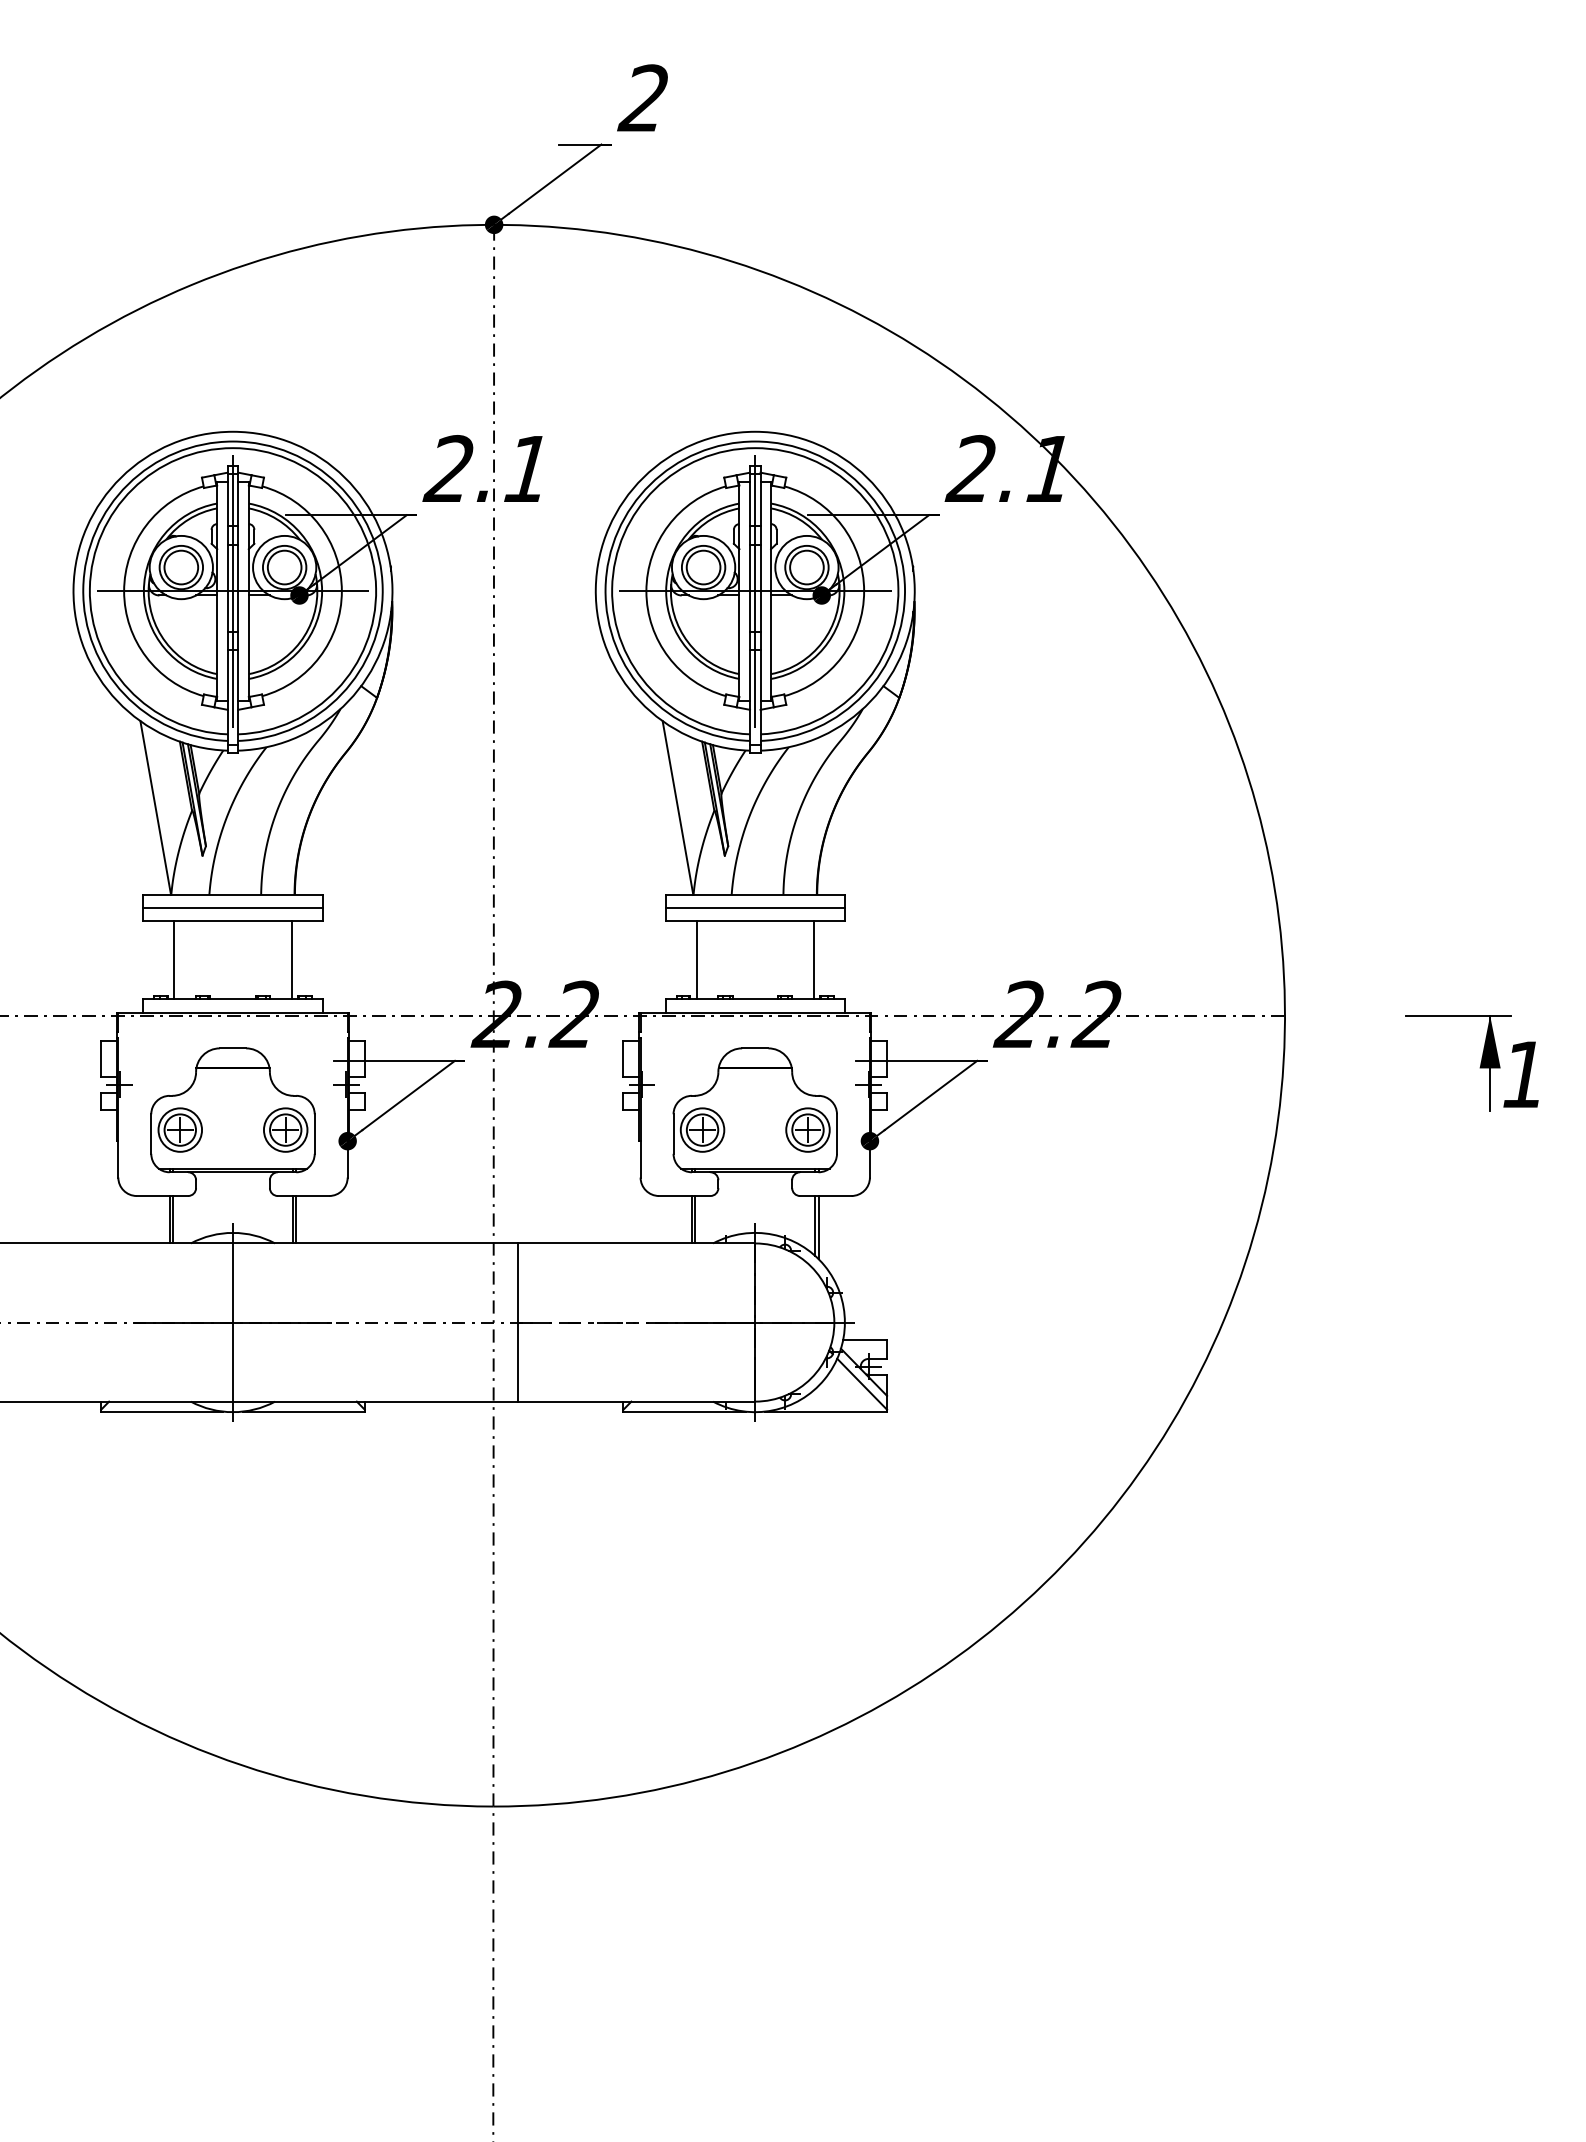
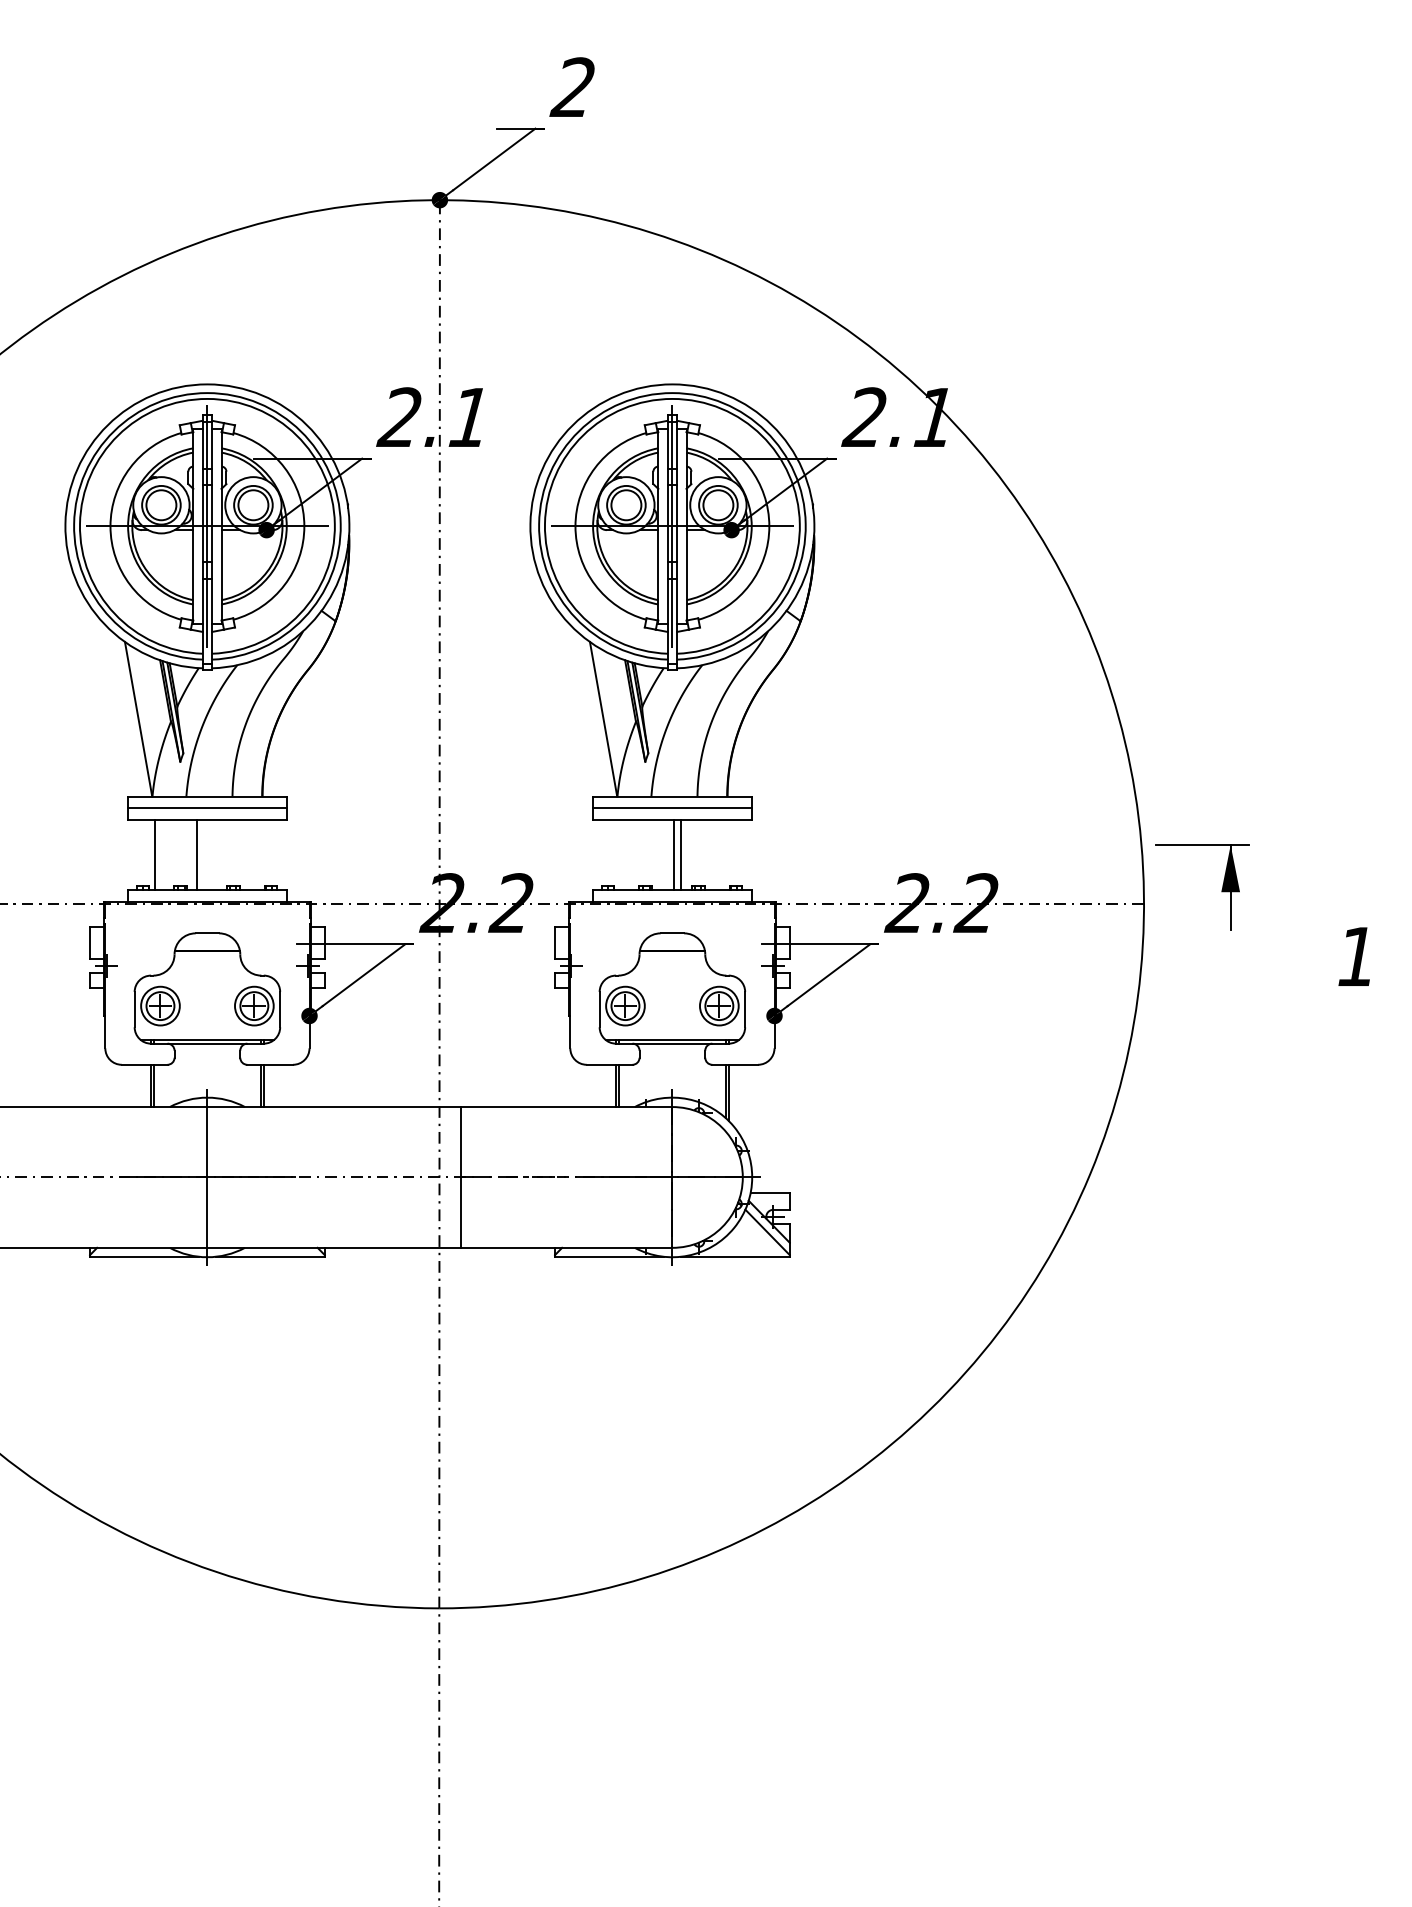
line: (291, 959) -> (196, 854), moved
line: (696, 959) -> (674, 854), moved
line: (813, 959) -> (680, 854), moved
part: (1479, 1065) -> (1221, 889), moved

